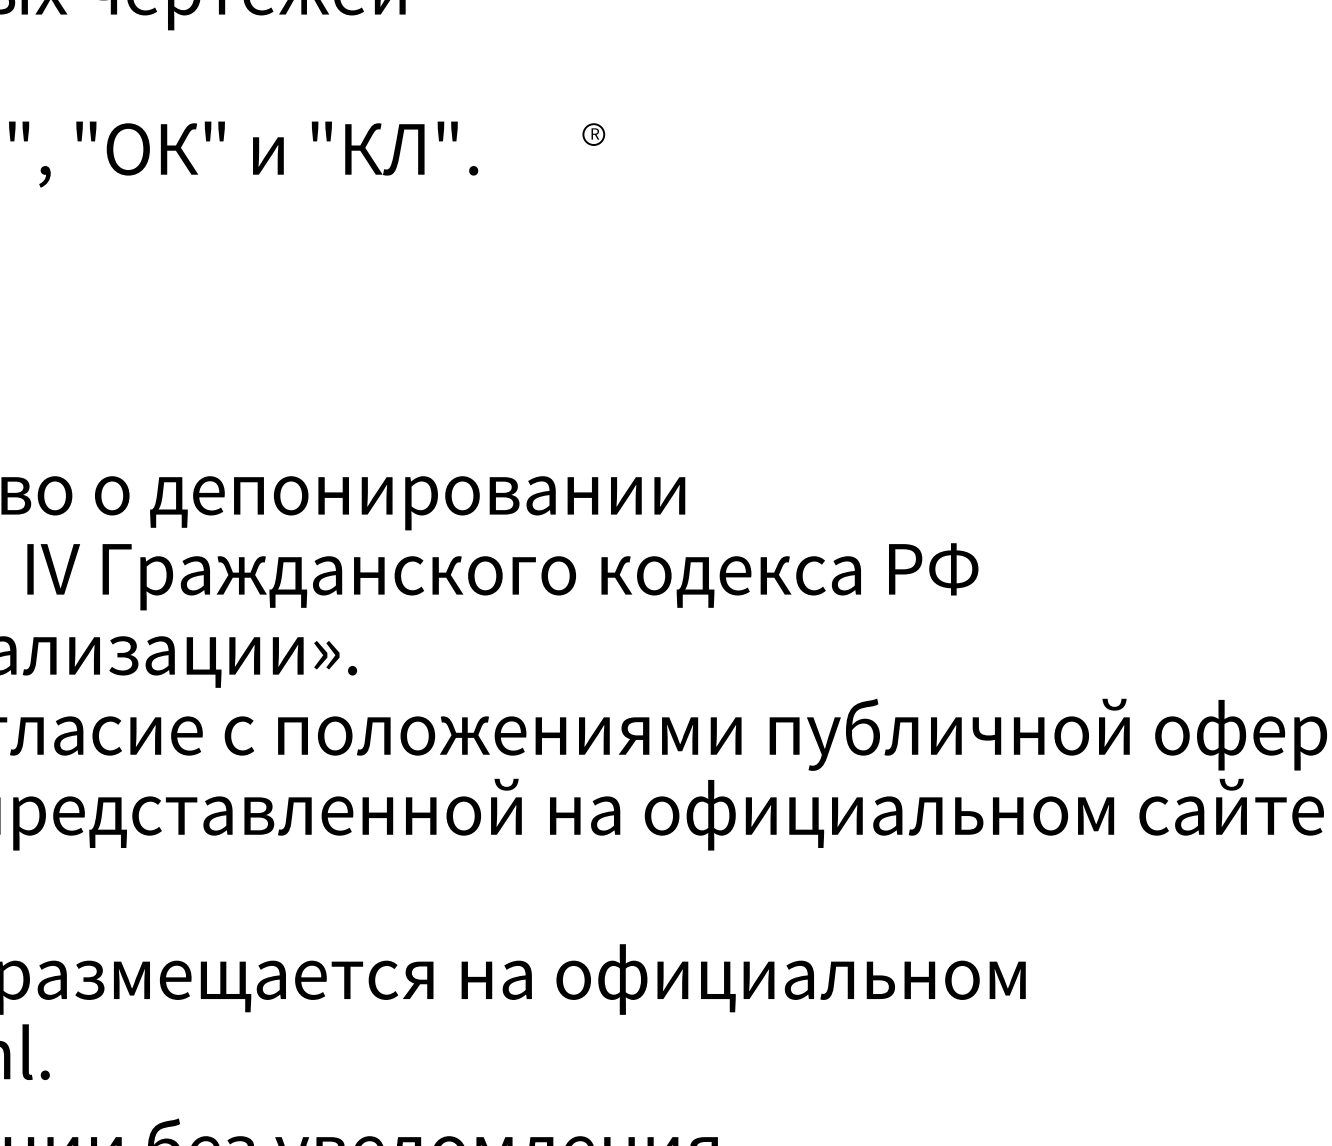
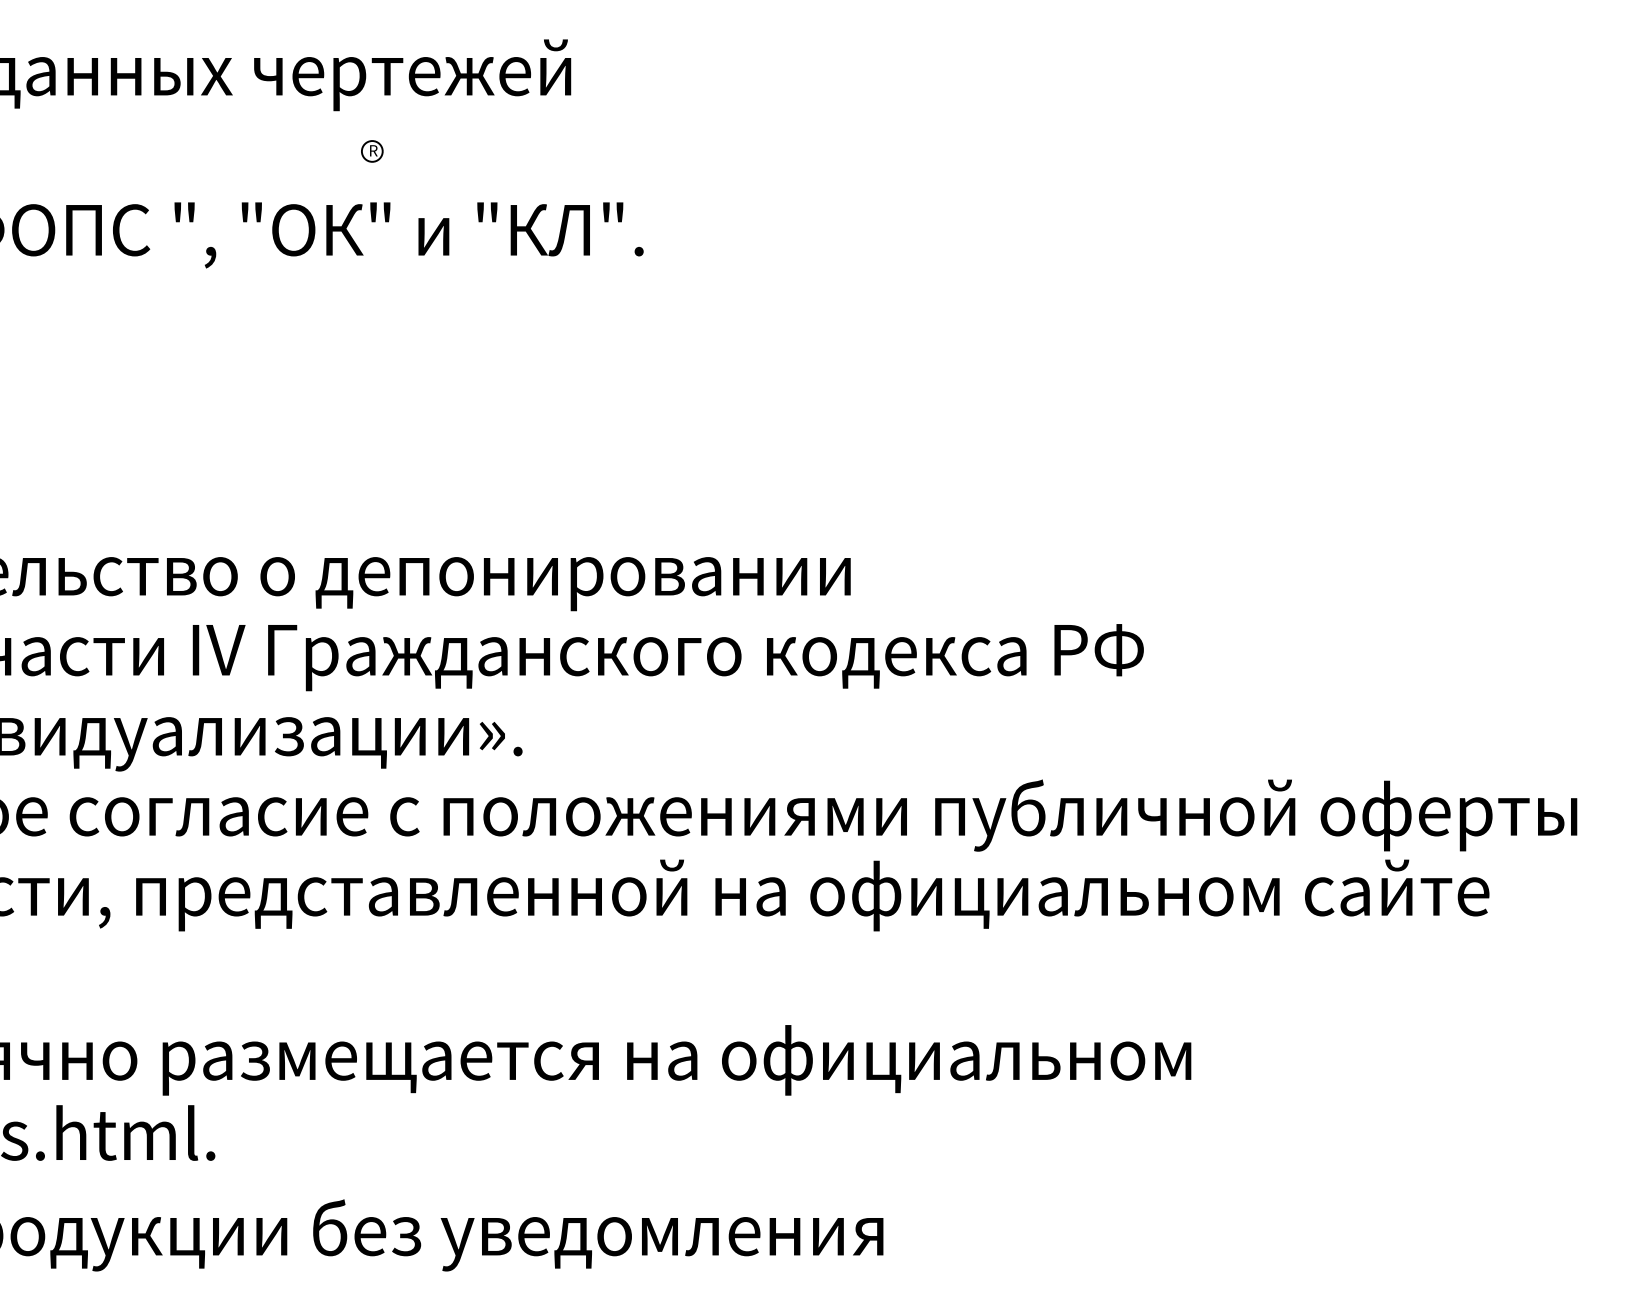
part: (594, 134) -> (372, 151), moved

